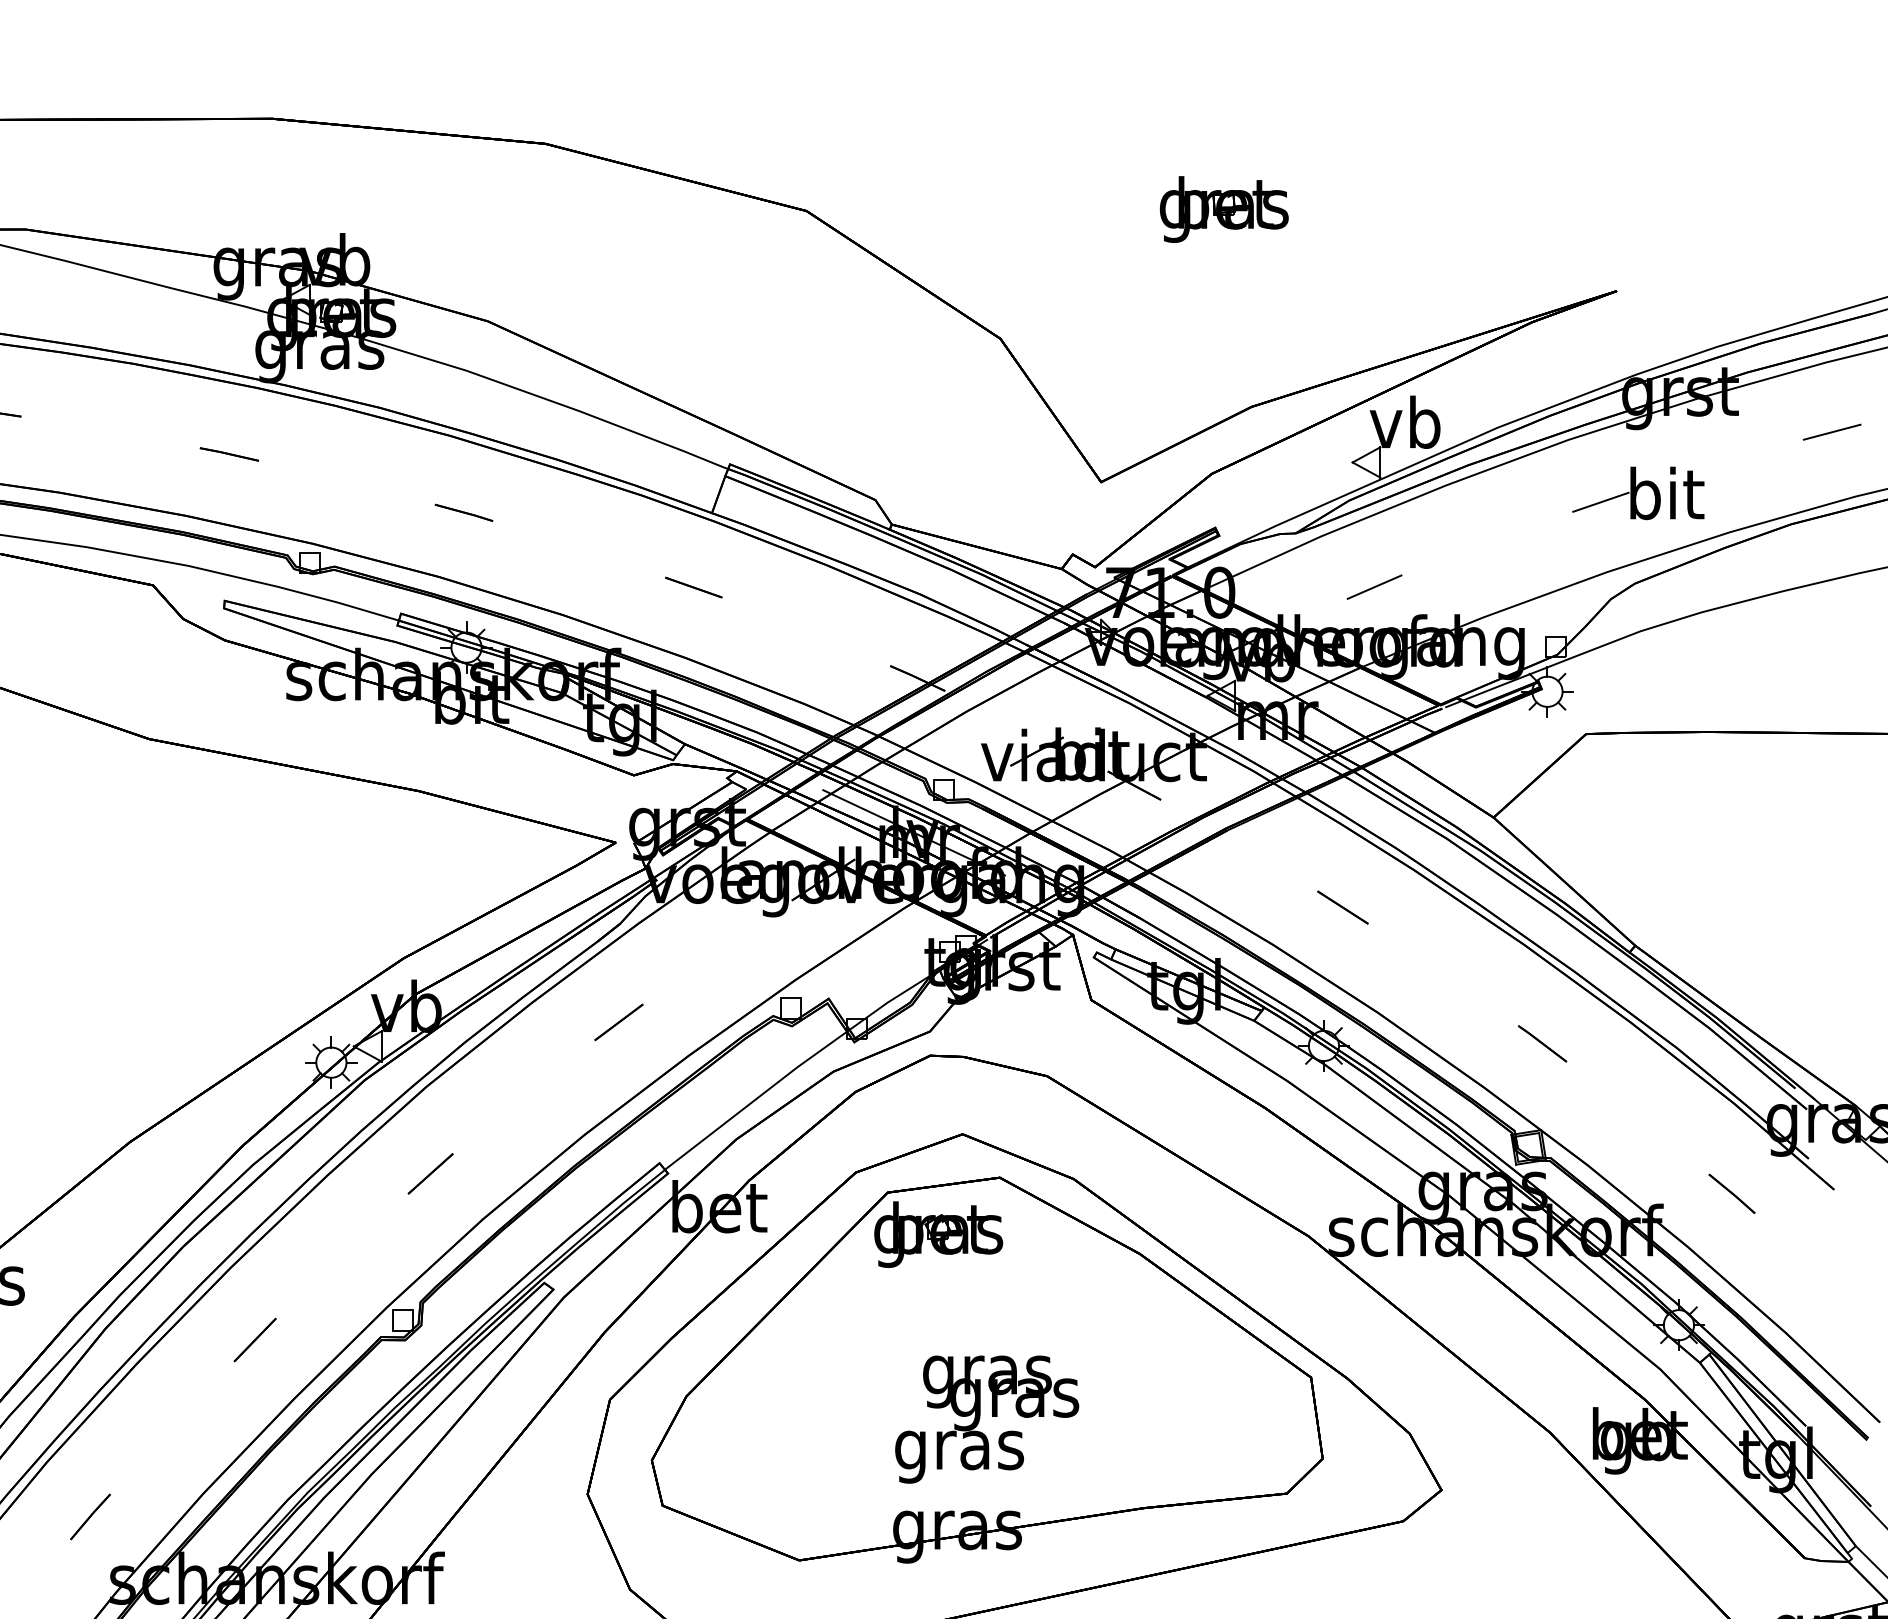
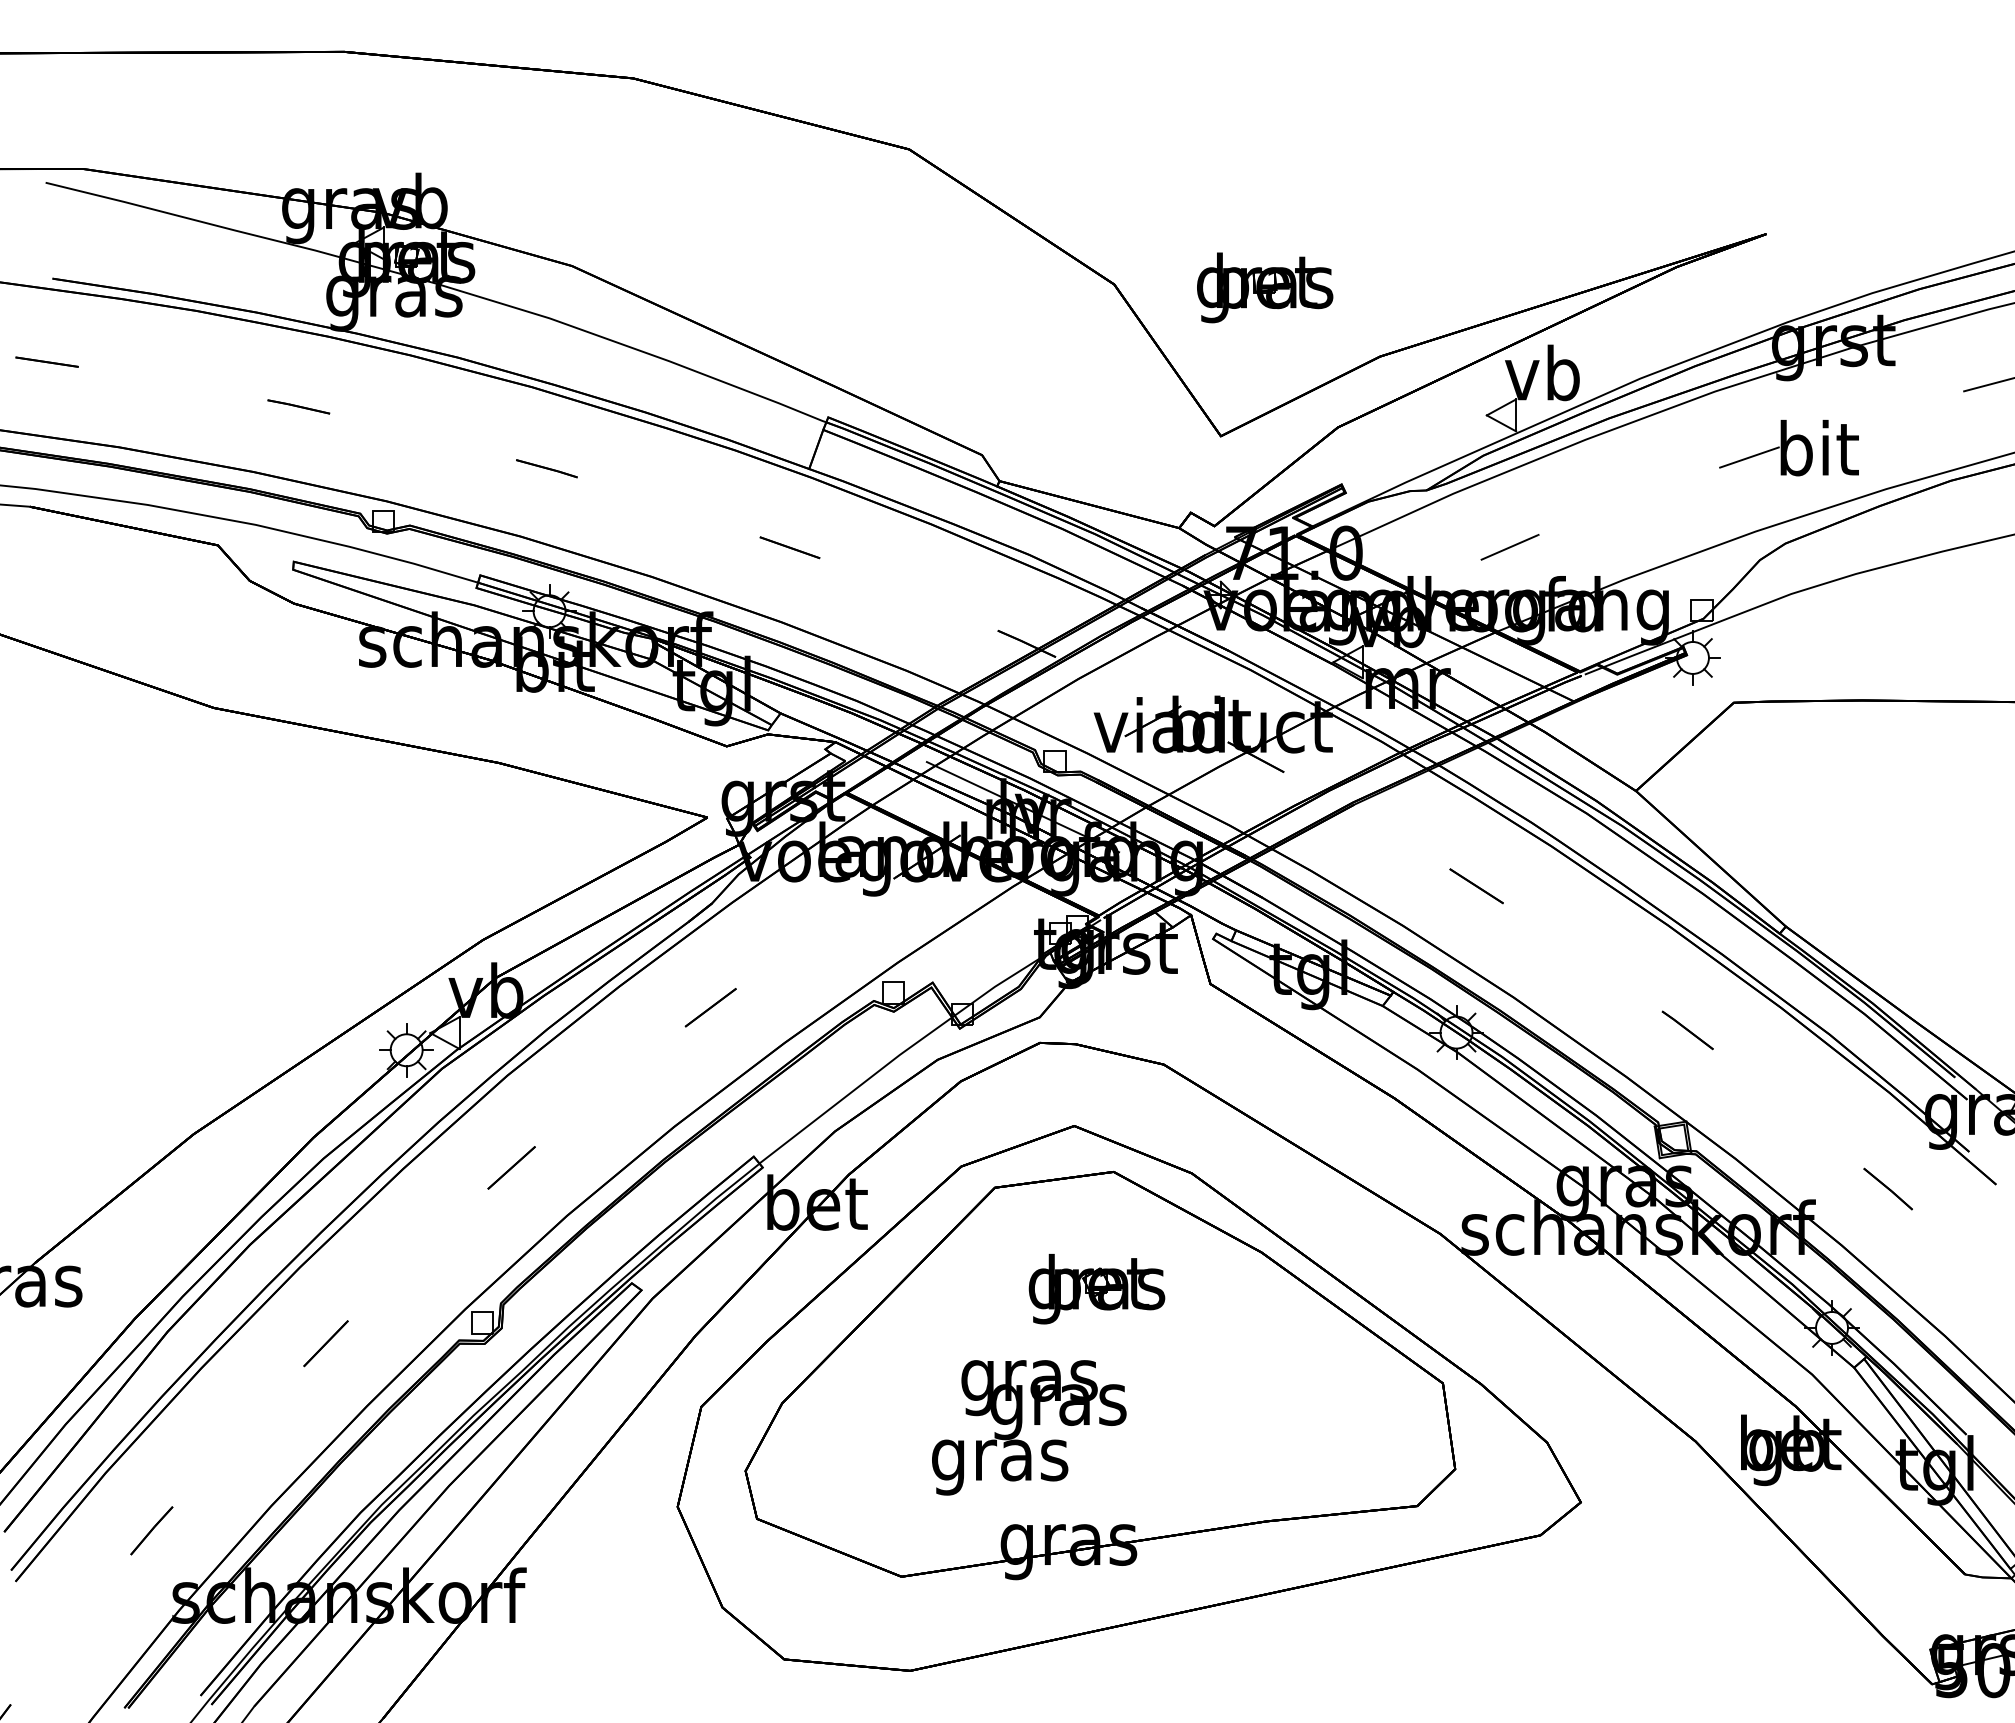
part: (1224, 209) -> (1265, 287), moved
part: (938, 1234) -> (1096, 1289), moved
text: (987, 1419) -> (1029, 1427), moved

